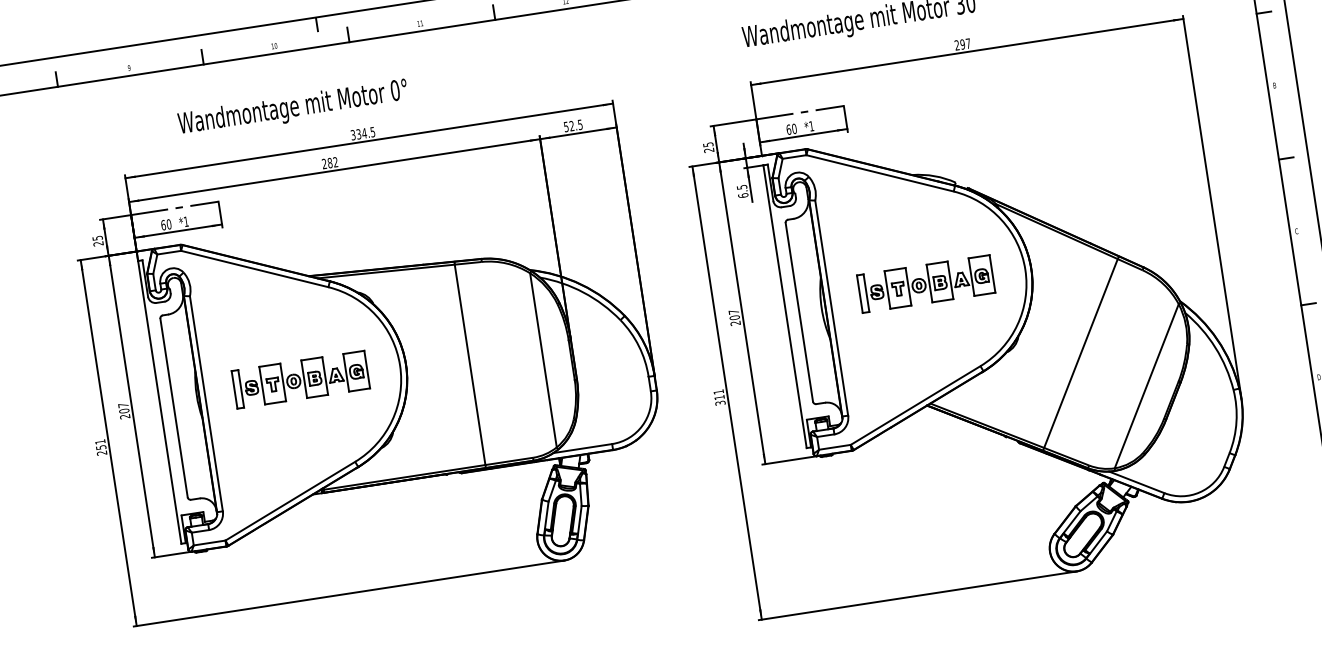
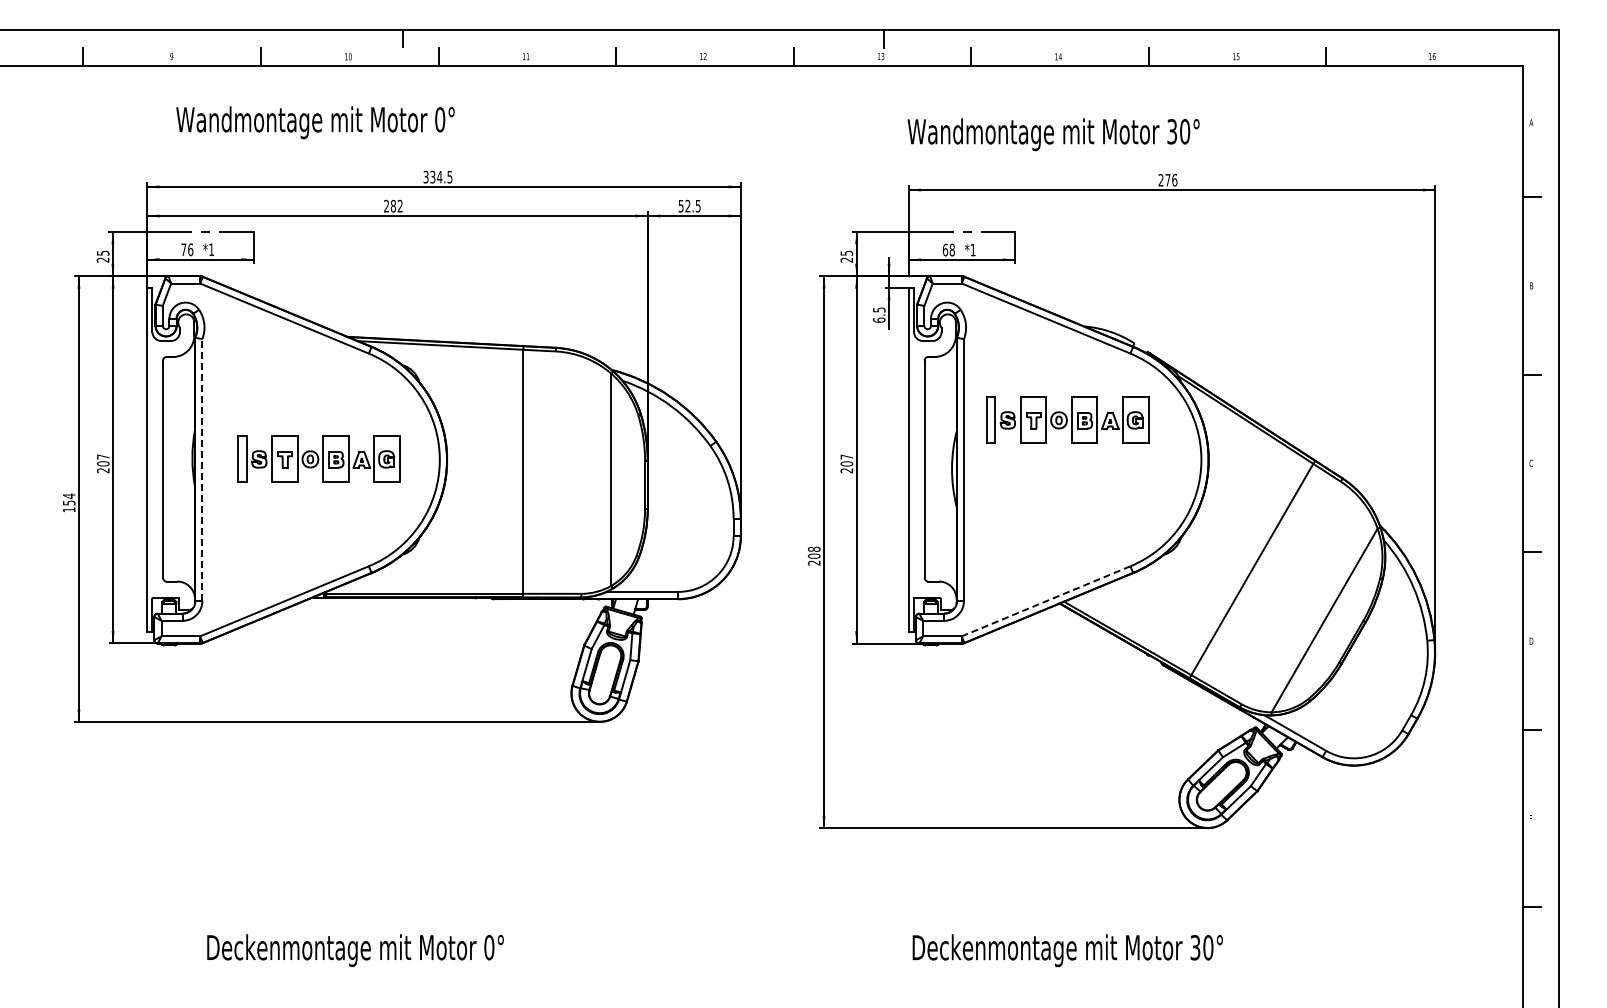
text: (965, 43) -> (1171, 179), 297 -> 276
text: (293, 108) -> (315, 122), moved
text: (793, 129) -> (951, 250), 60 -> 68
text: (166, 224) -> (187, 249), 60 -> 76
part: (925, 283) -> (1067, 419), moved
text: (718, 397) -> (813, 555), 311 -> 208
line: (206, 404) -> (202, 470), solid -> dashed
line: (915, 405) -> (1045, 601), solid -> dashed
text: (100, 447) -> (68, 502), 251 -> 154

